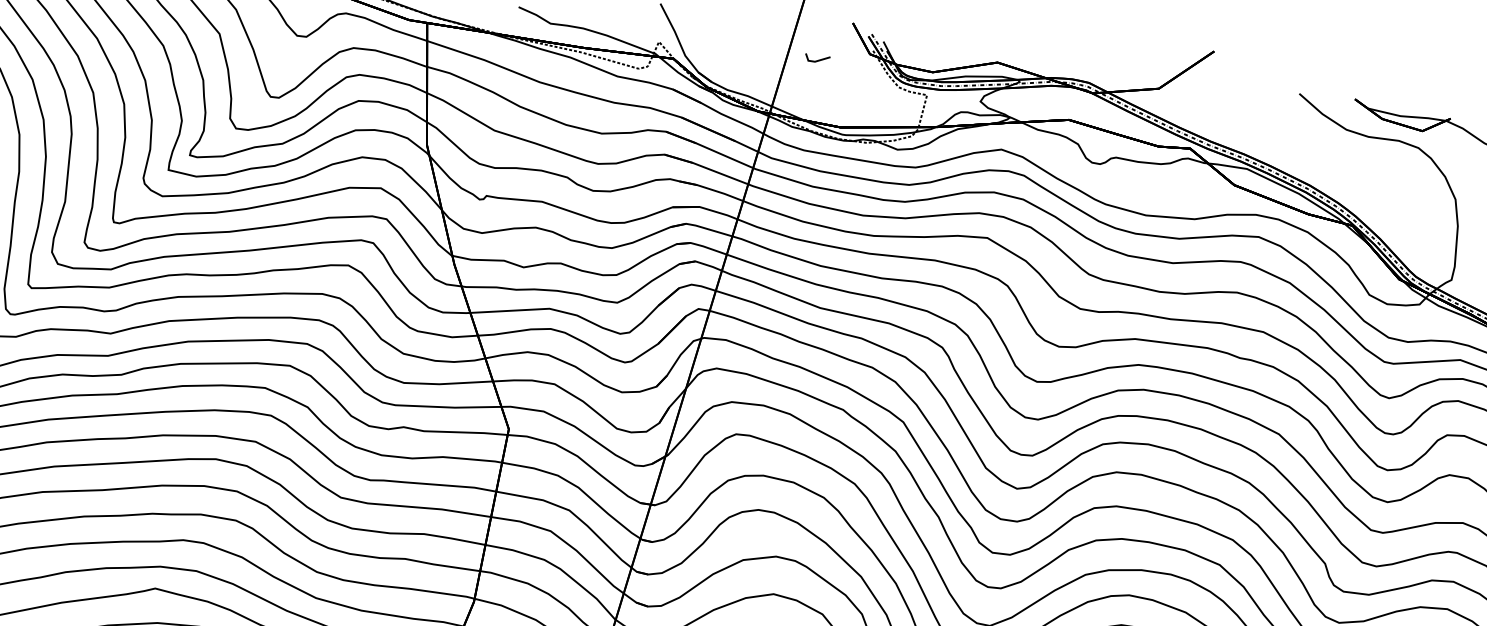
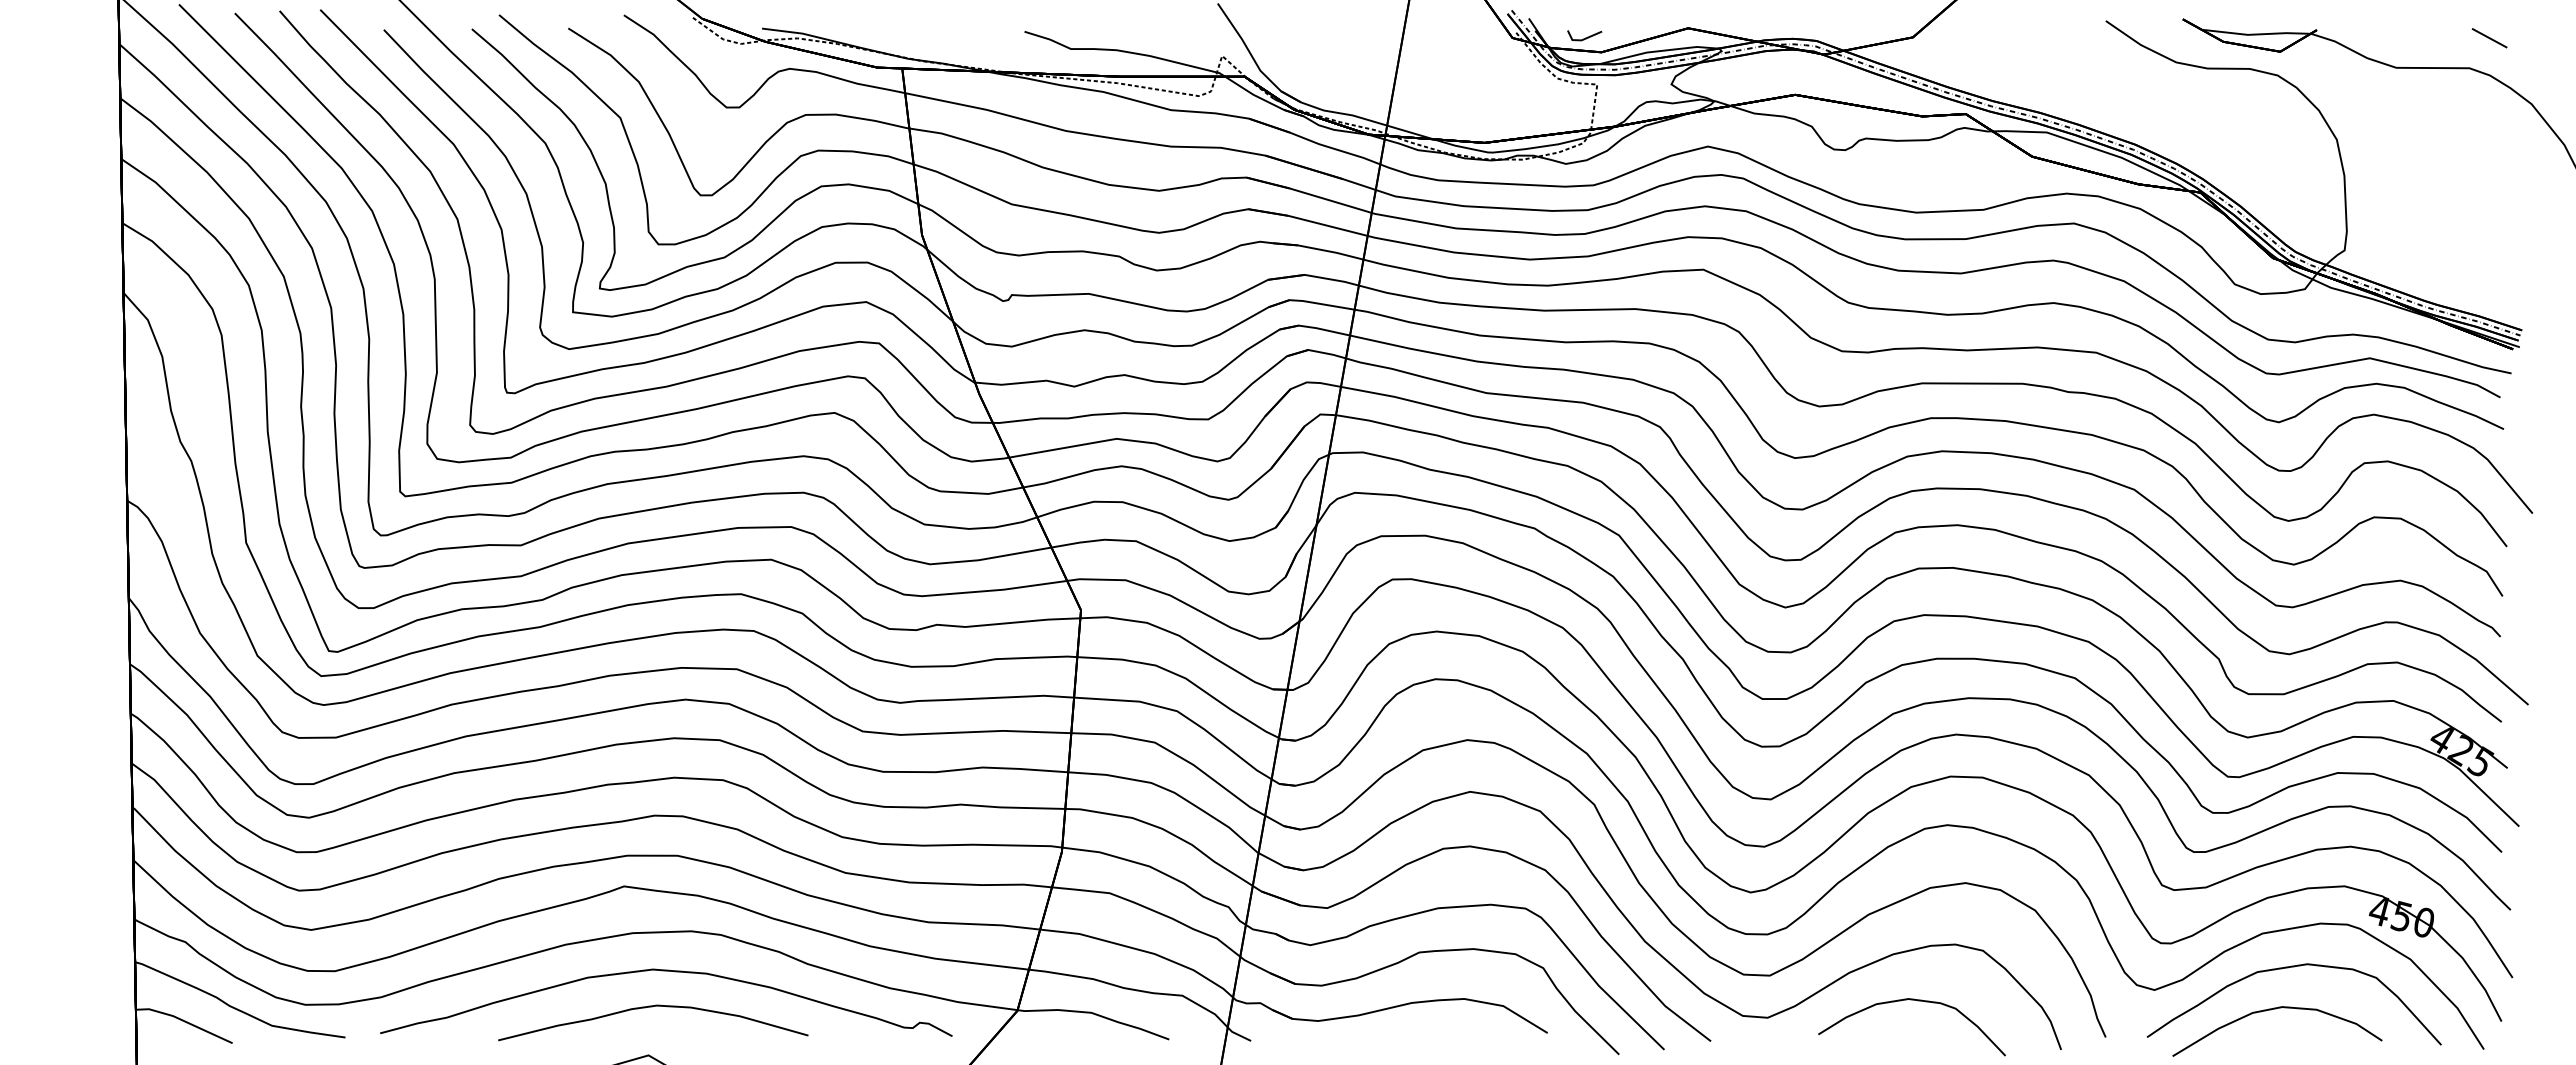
line: (818, 60) -> (1585, 37), moved

